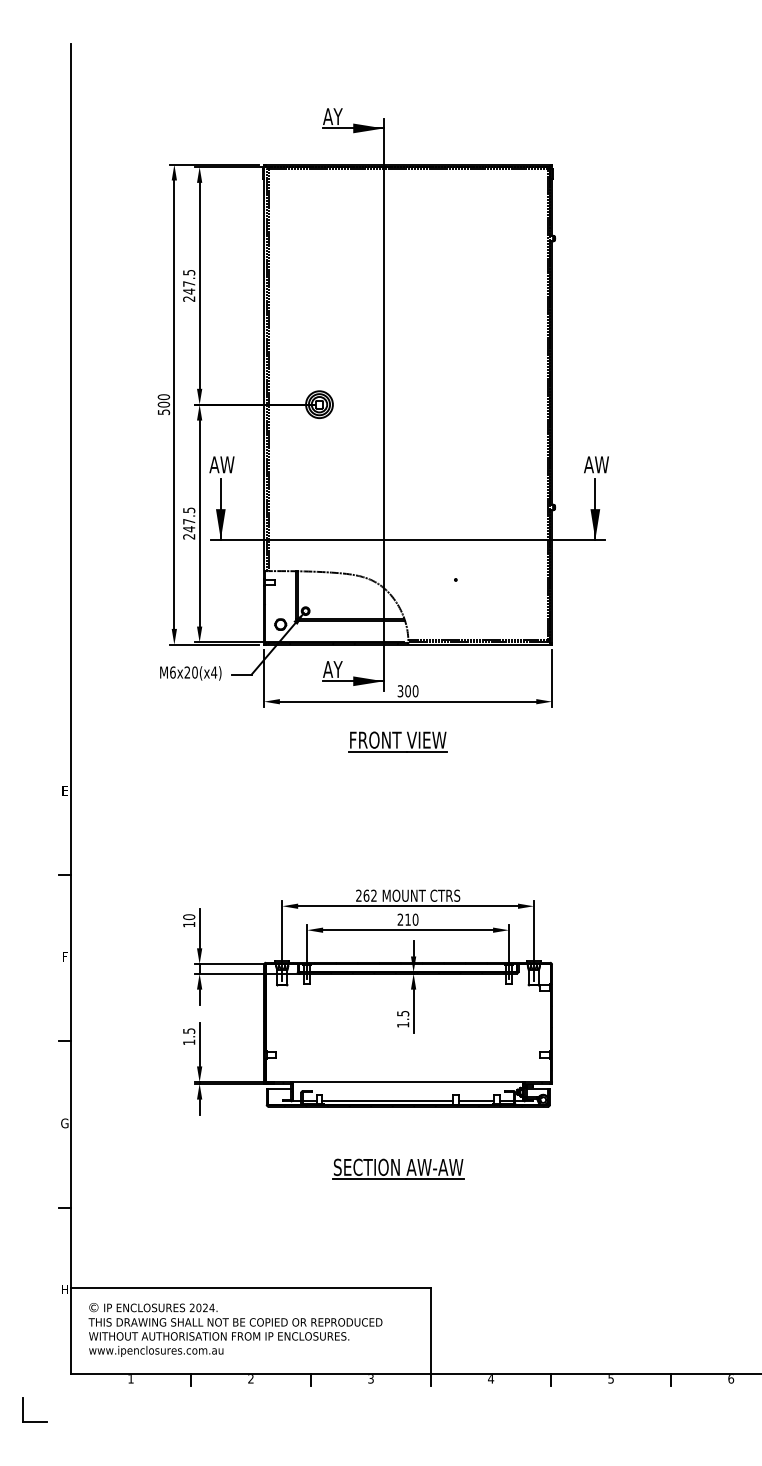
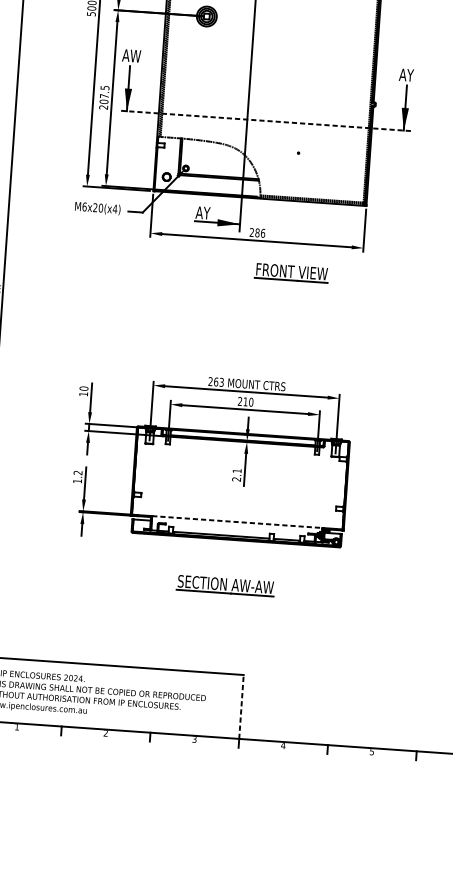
text: (601, 464) -> (412, 75), AW -> AY
text: (189, 529) -> (104, 102), 247.5 -> 207.5
line: (408, 539) -> (265, 120), solid -> dashed
text: (407, 691) -> (257, 233), 300 -> 286
part: (397, 741) -> (291, 272), moved
text: (373, 895) -> (221, 382), 262 -> 263
text: (403, 1019) -> (237, 475), 1.5 -> 2.1
text: (189, 1030) -> (78, 472), 1.5 -> 1.2
line: (408, 1082) -> (237, 522), solid -> dashed
line: (431, 1330) -> (241, 706), solid -> dashed

